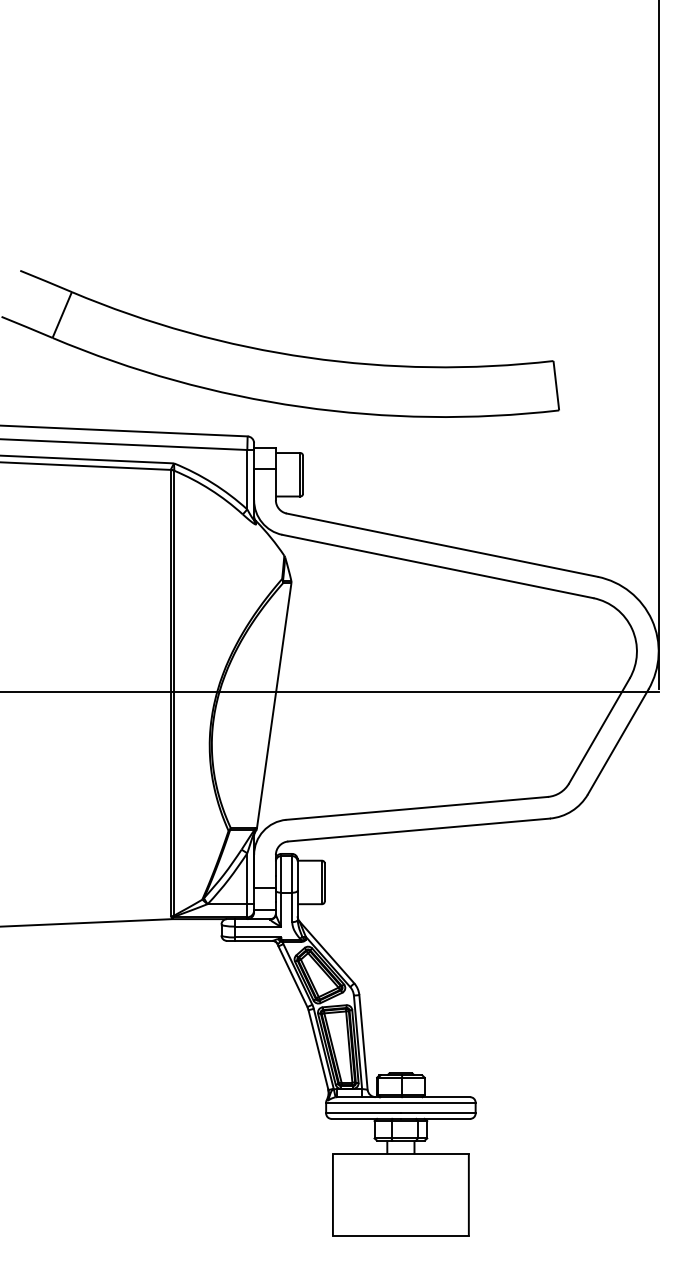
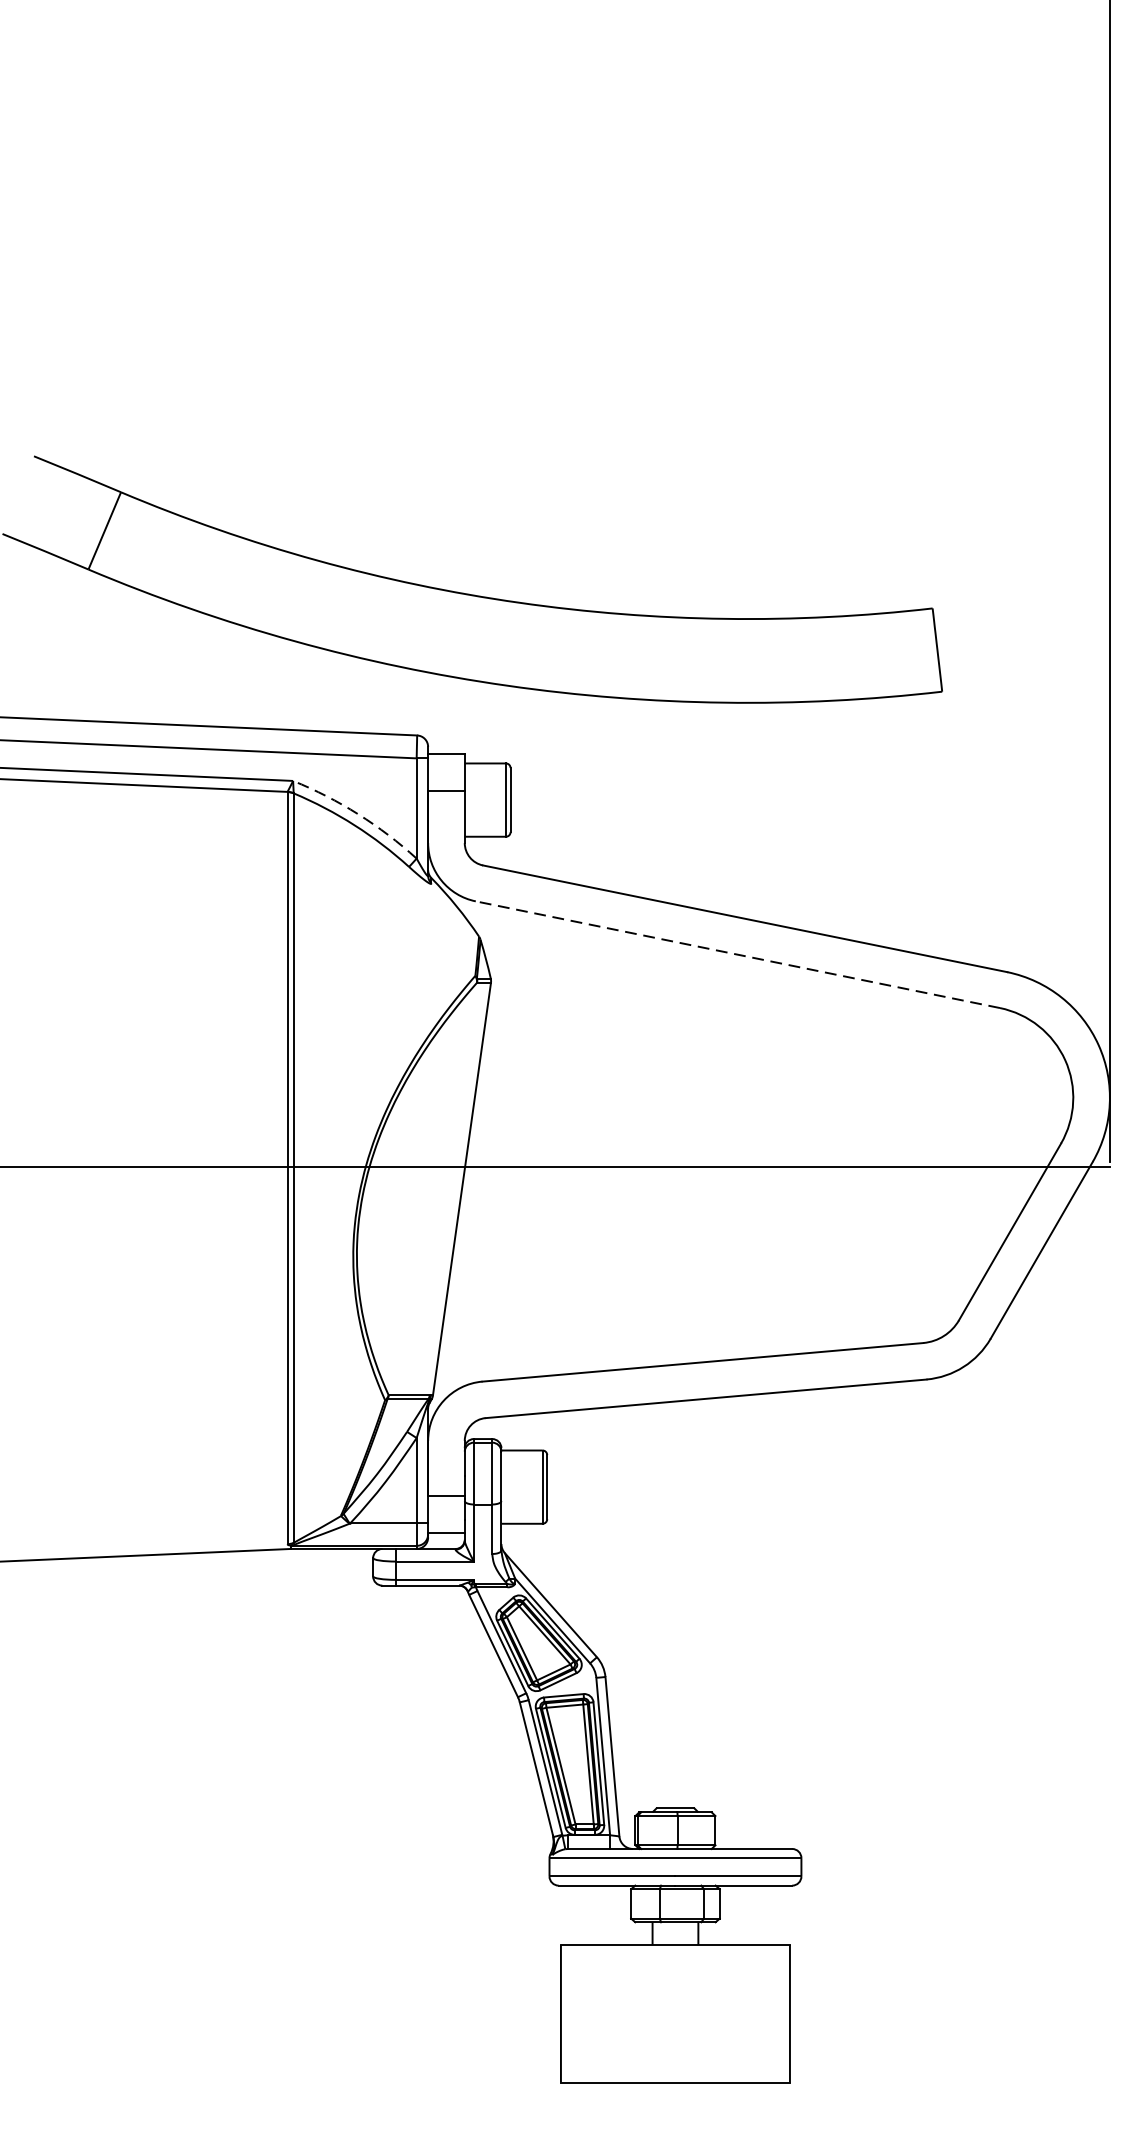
arc: (212, 483) -> (357, 814), solid -> dashed
line: (437, 566) -> (737, 954), solid -> dashed

